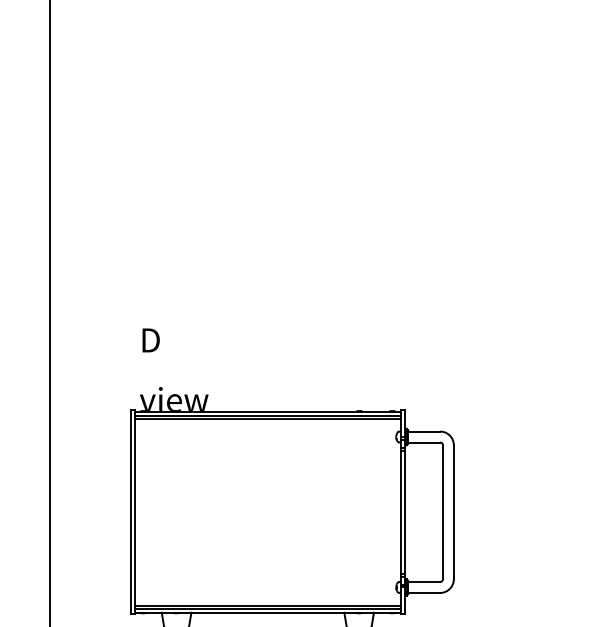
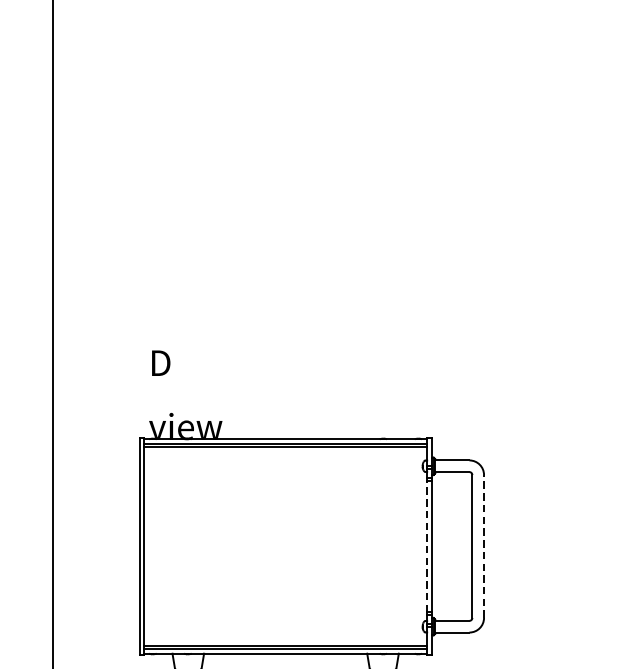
line: (453, 511) -> (483, 545), solid -> dashed
line: (400, 512) -> (427, 546), solid -> dashed

